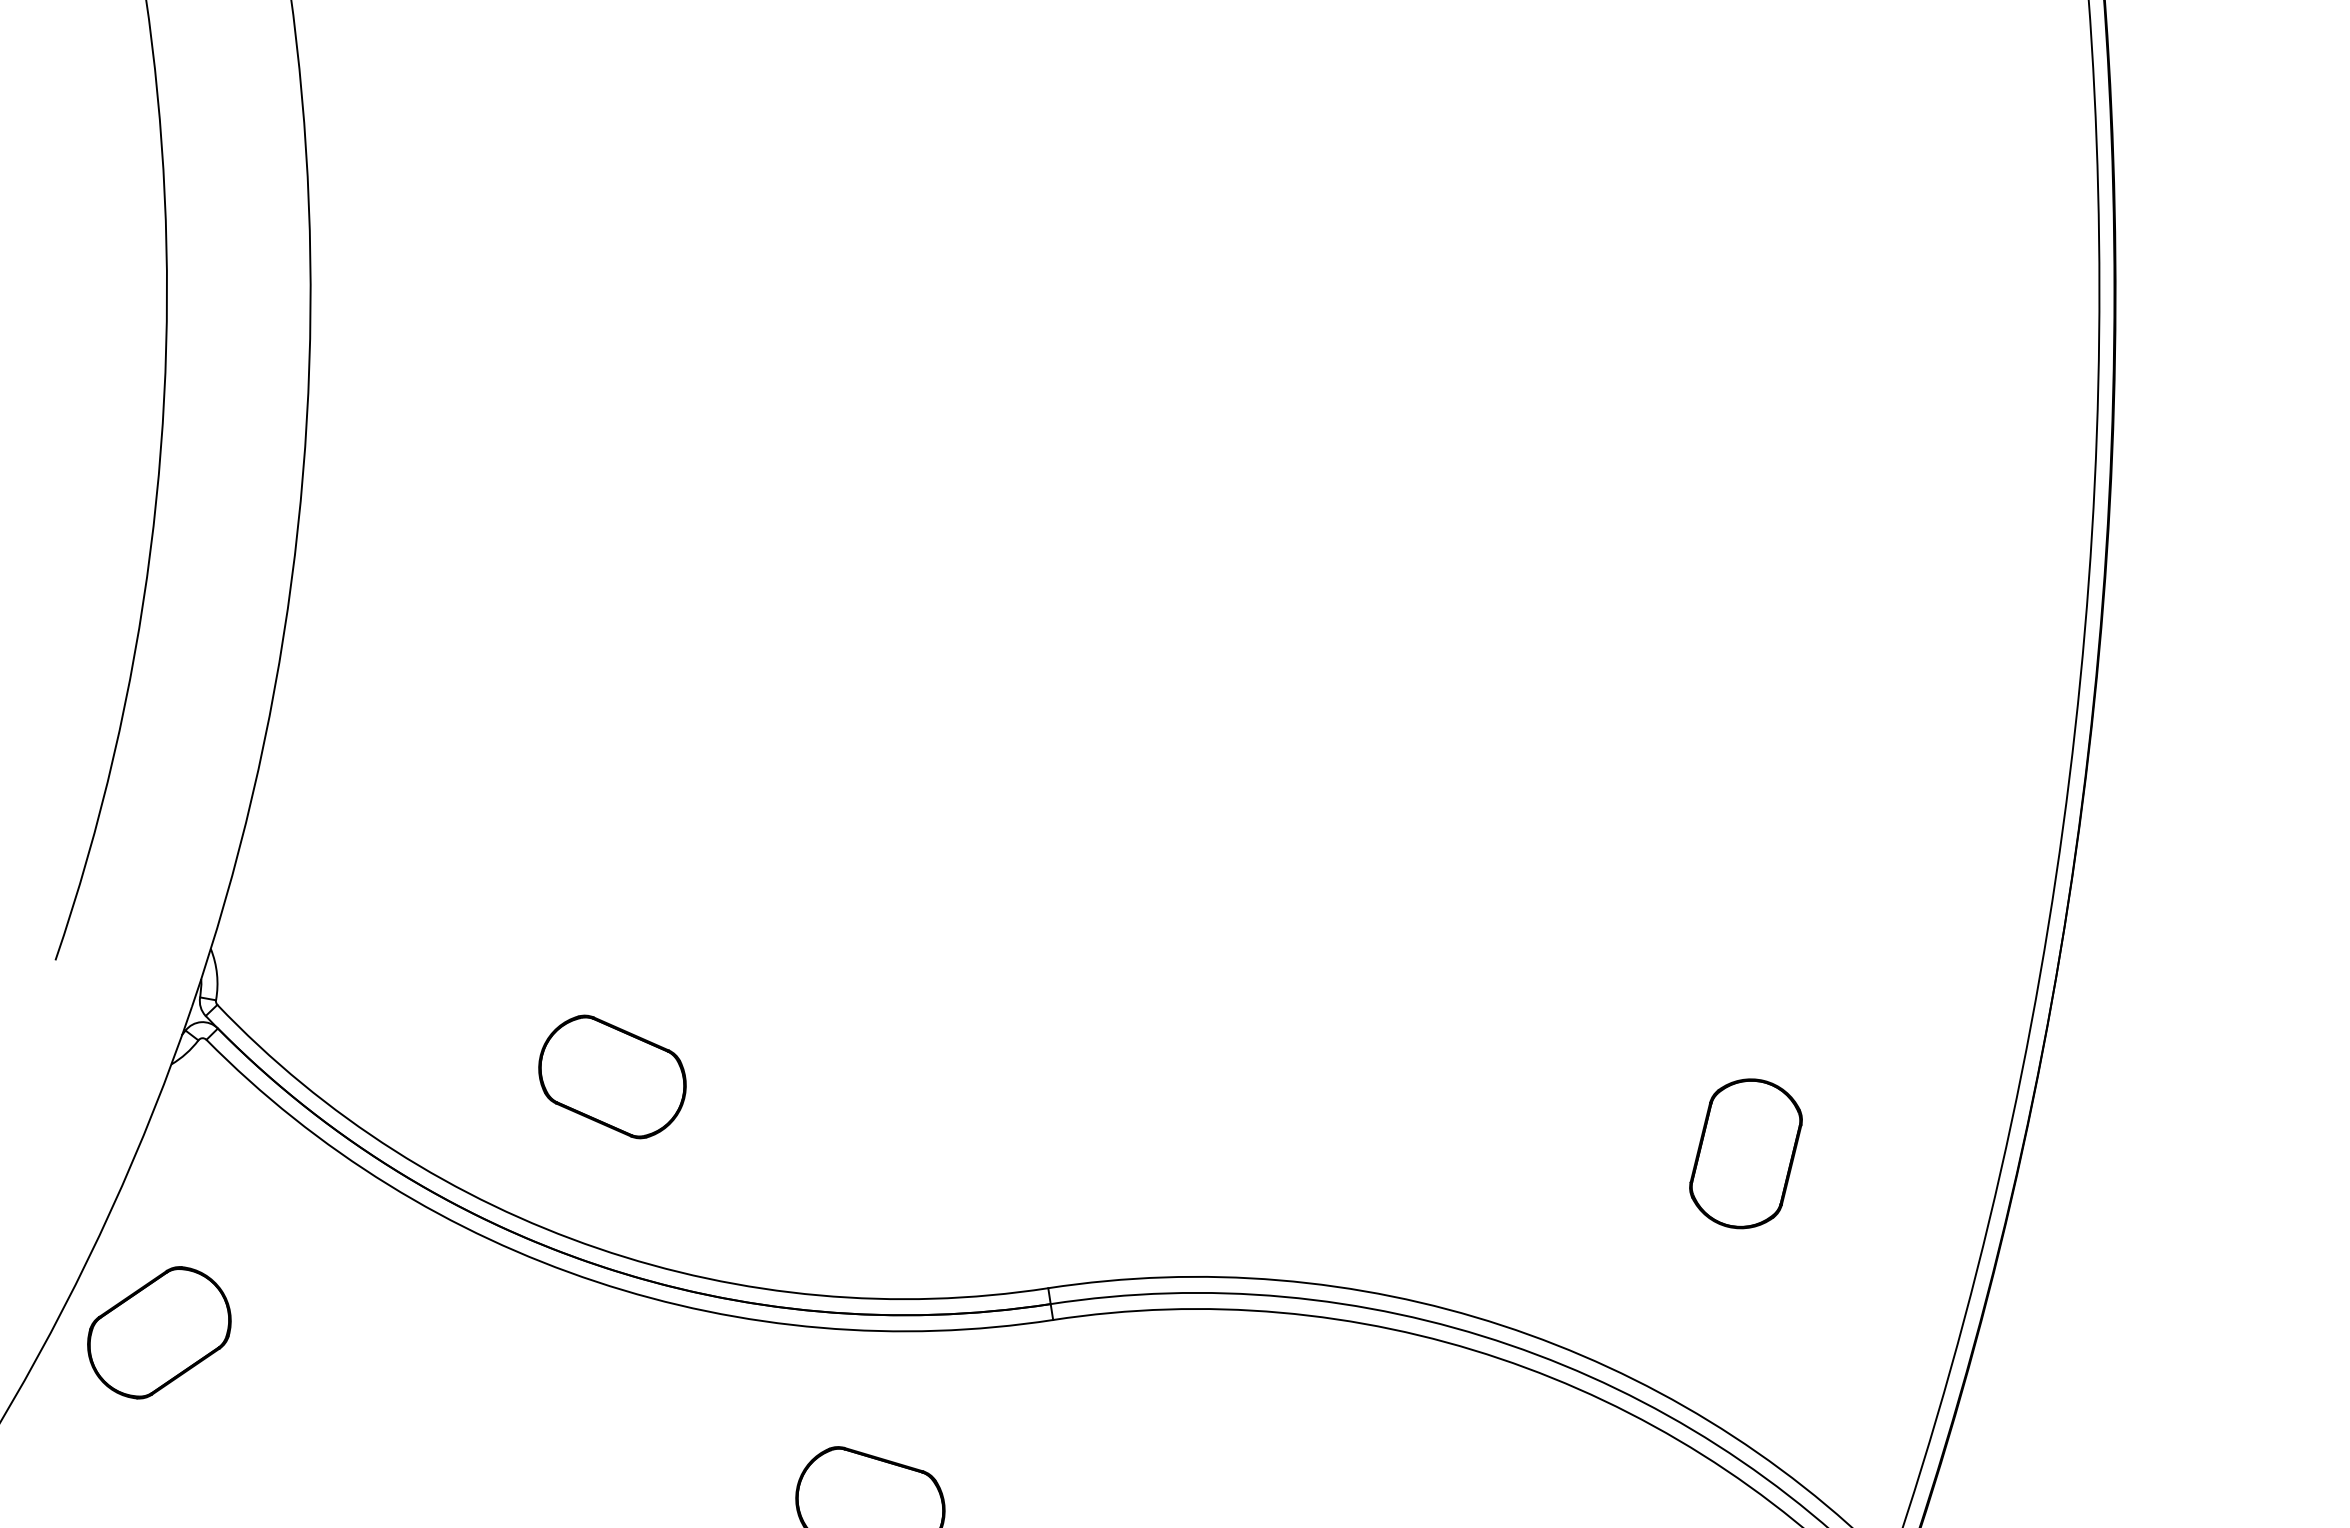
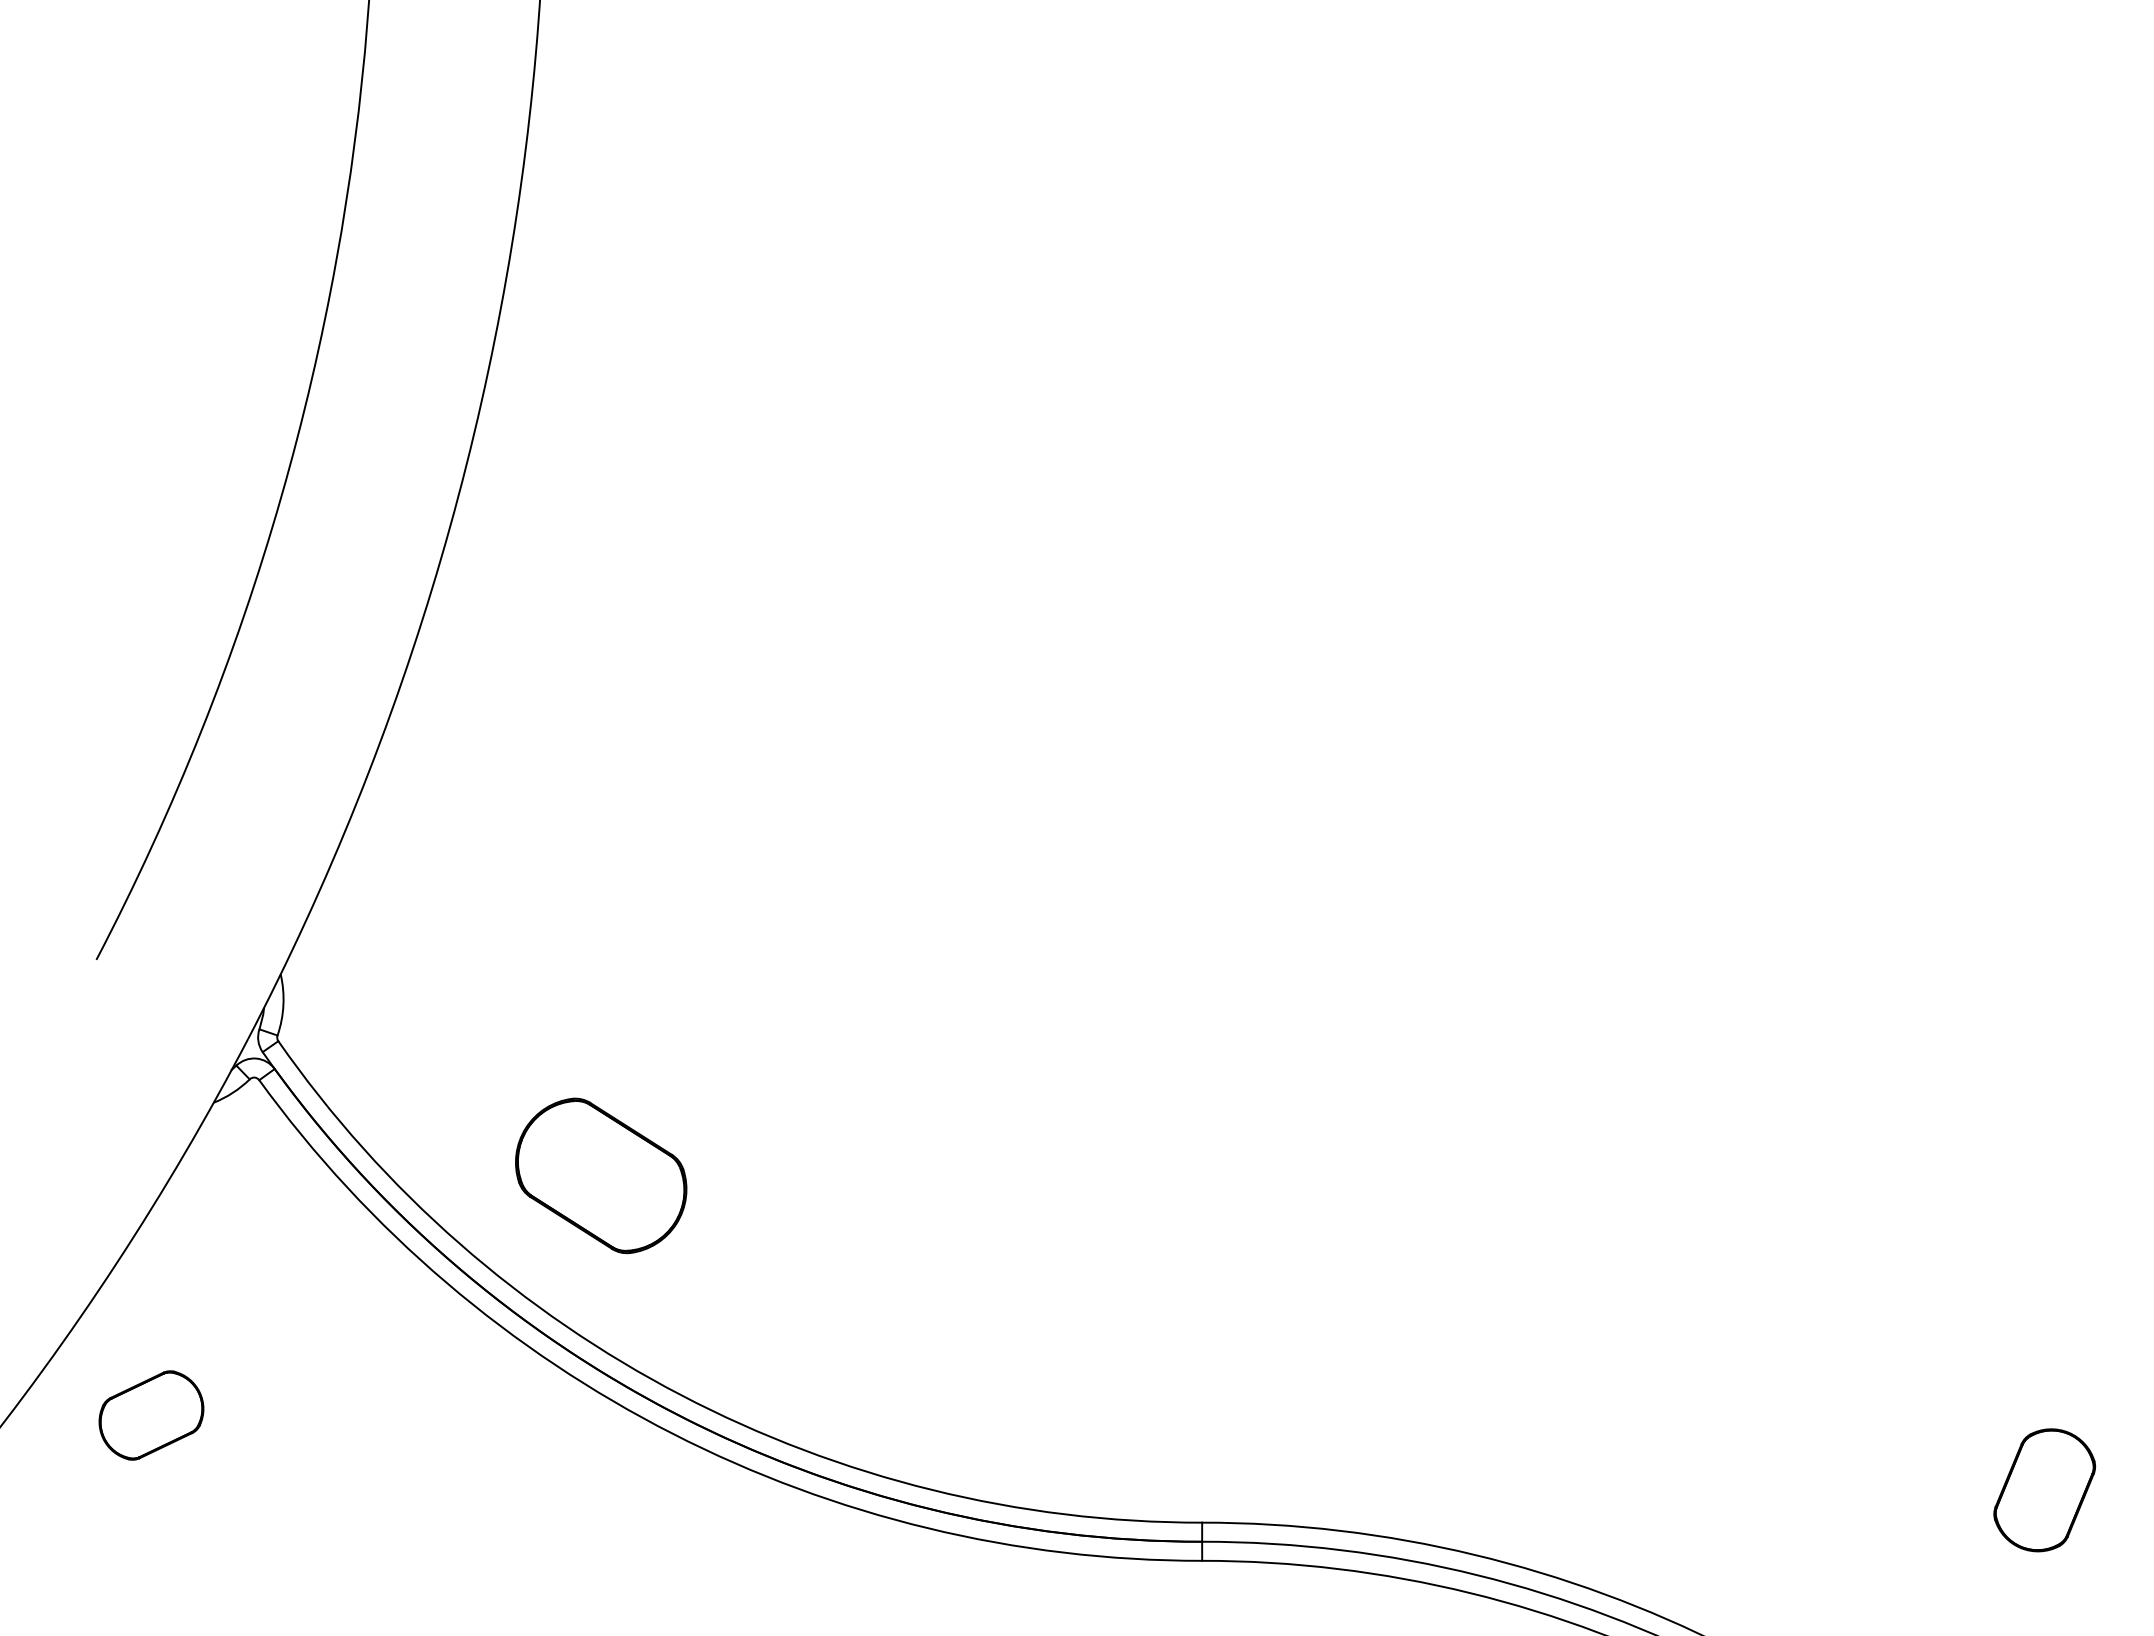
part: (612, 1076) -> (601, 1175), moved
part: (1745, 1153) -> (2044, 1489), size x0.7
part: (159, 1332) -> (151, 1415), size x0.6

